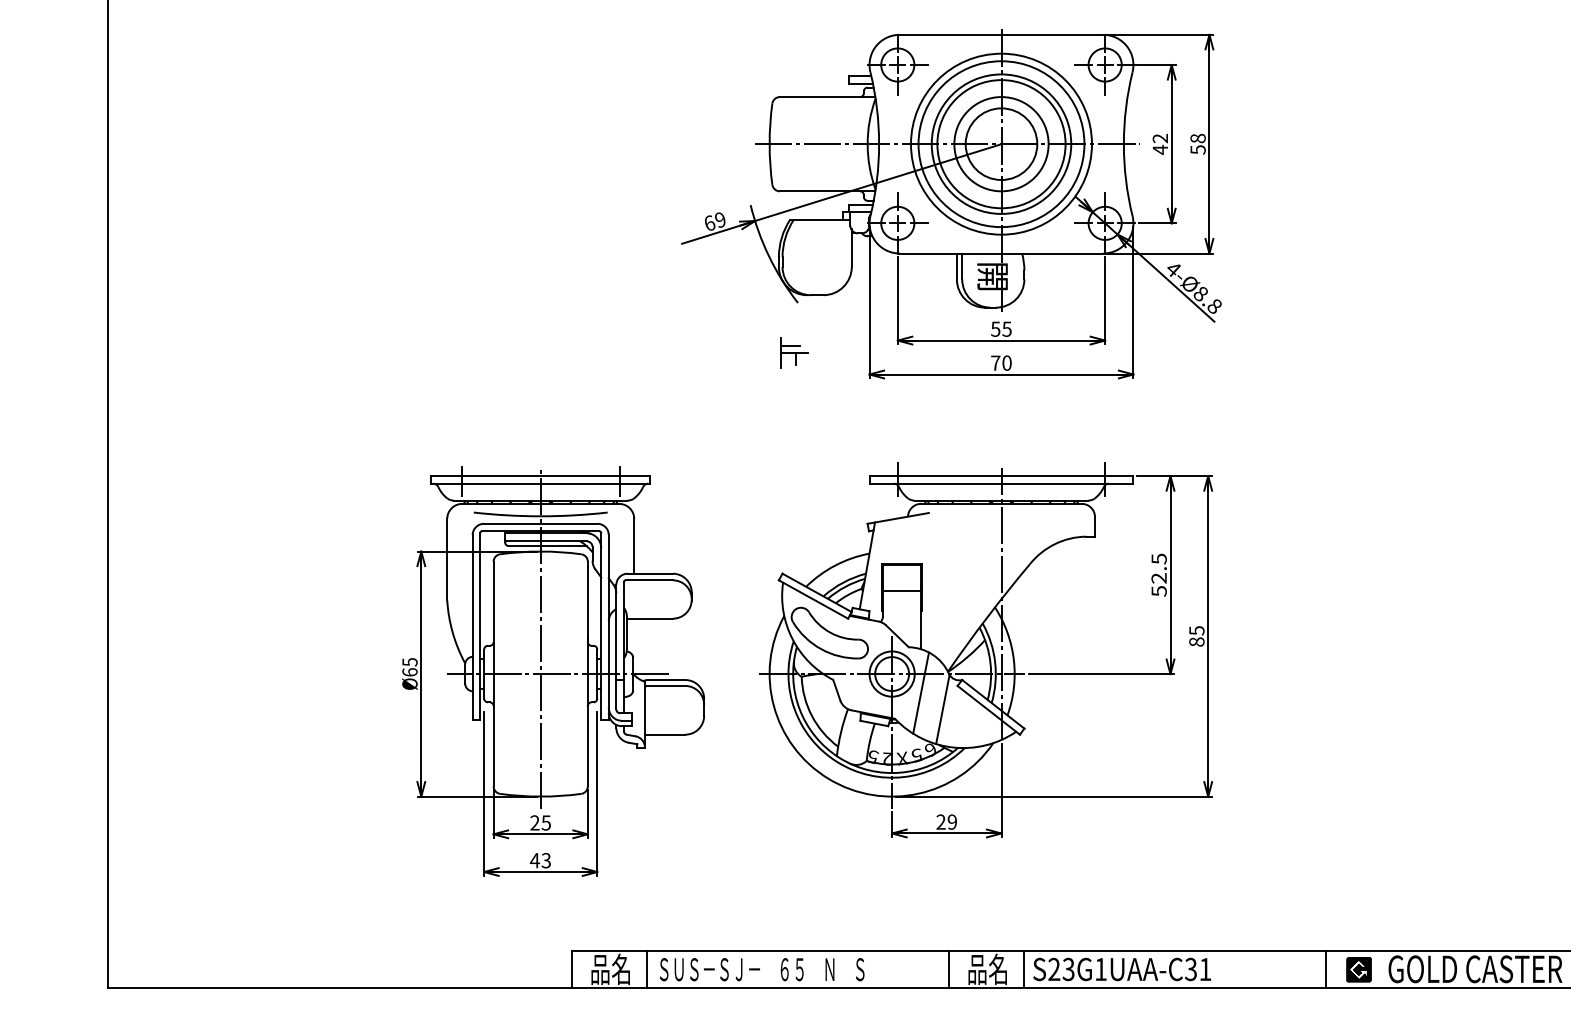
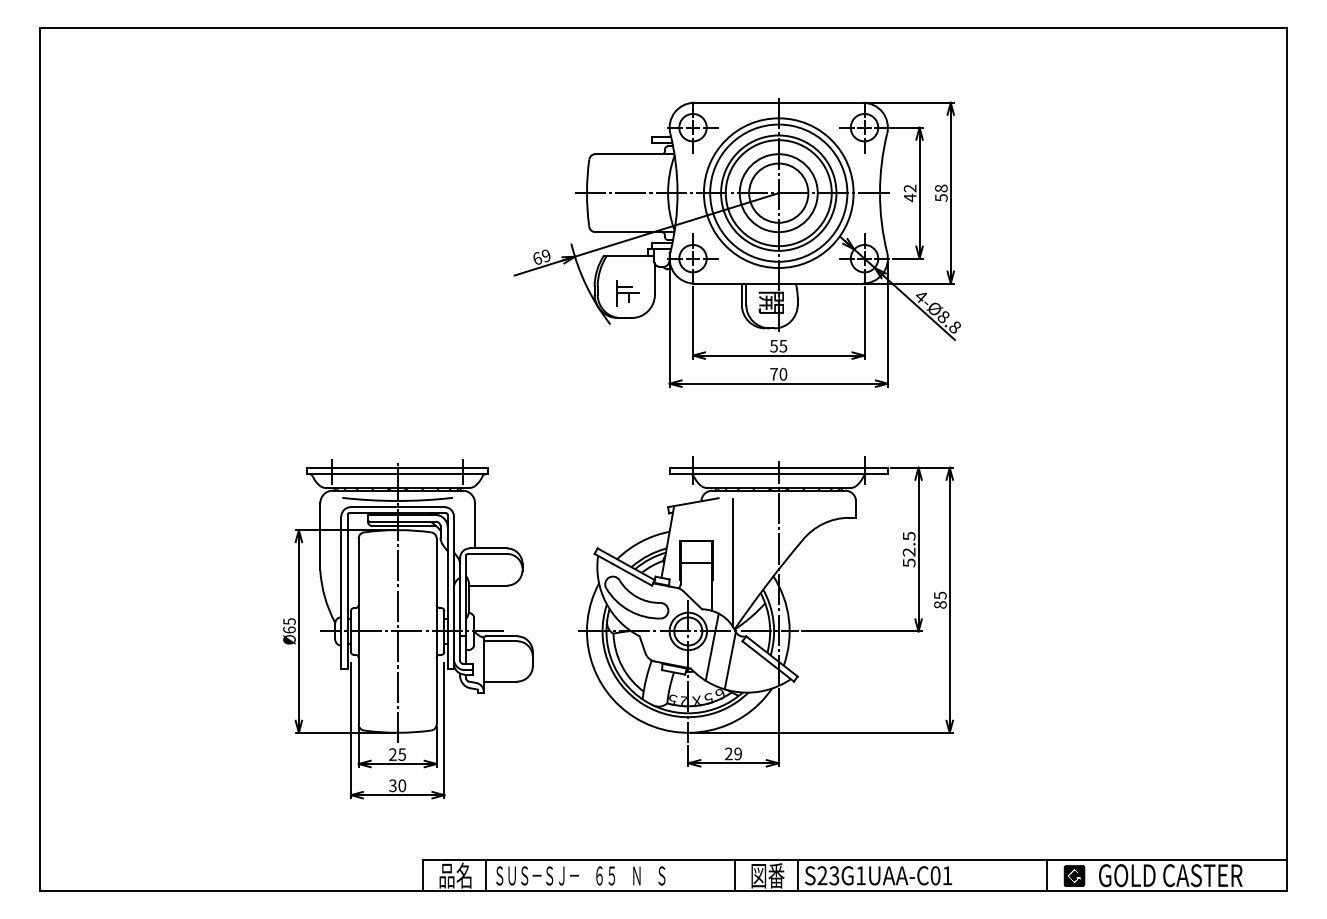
part: (794, 353) -> (627, 293), moved
line: (946, 591) -> (733, 563), added
text: (540, 860) -> (397, 785), 43 -> 30
text: (987, 969) -> (767, 875), 品名 -> 図番
text: (1190, 969) -> (935, 875), S23G1UAA-C31 -> S23G1UAA-C01

